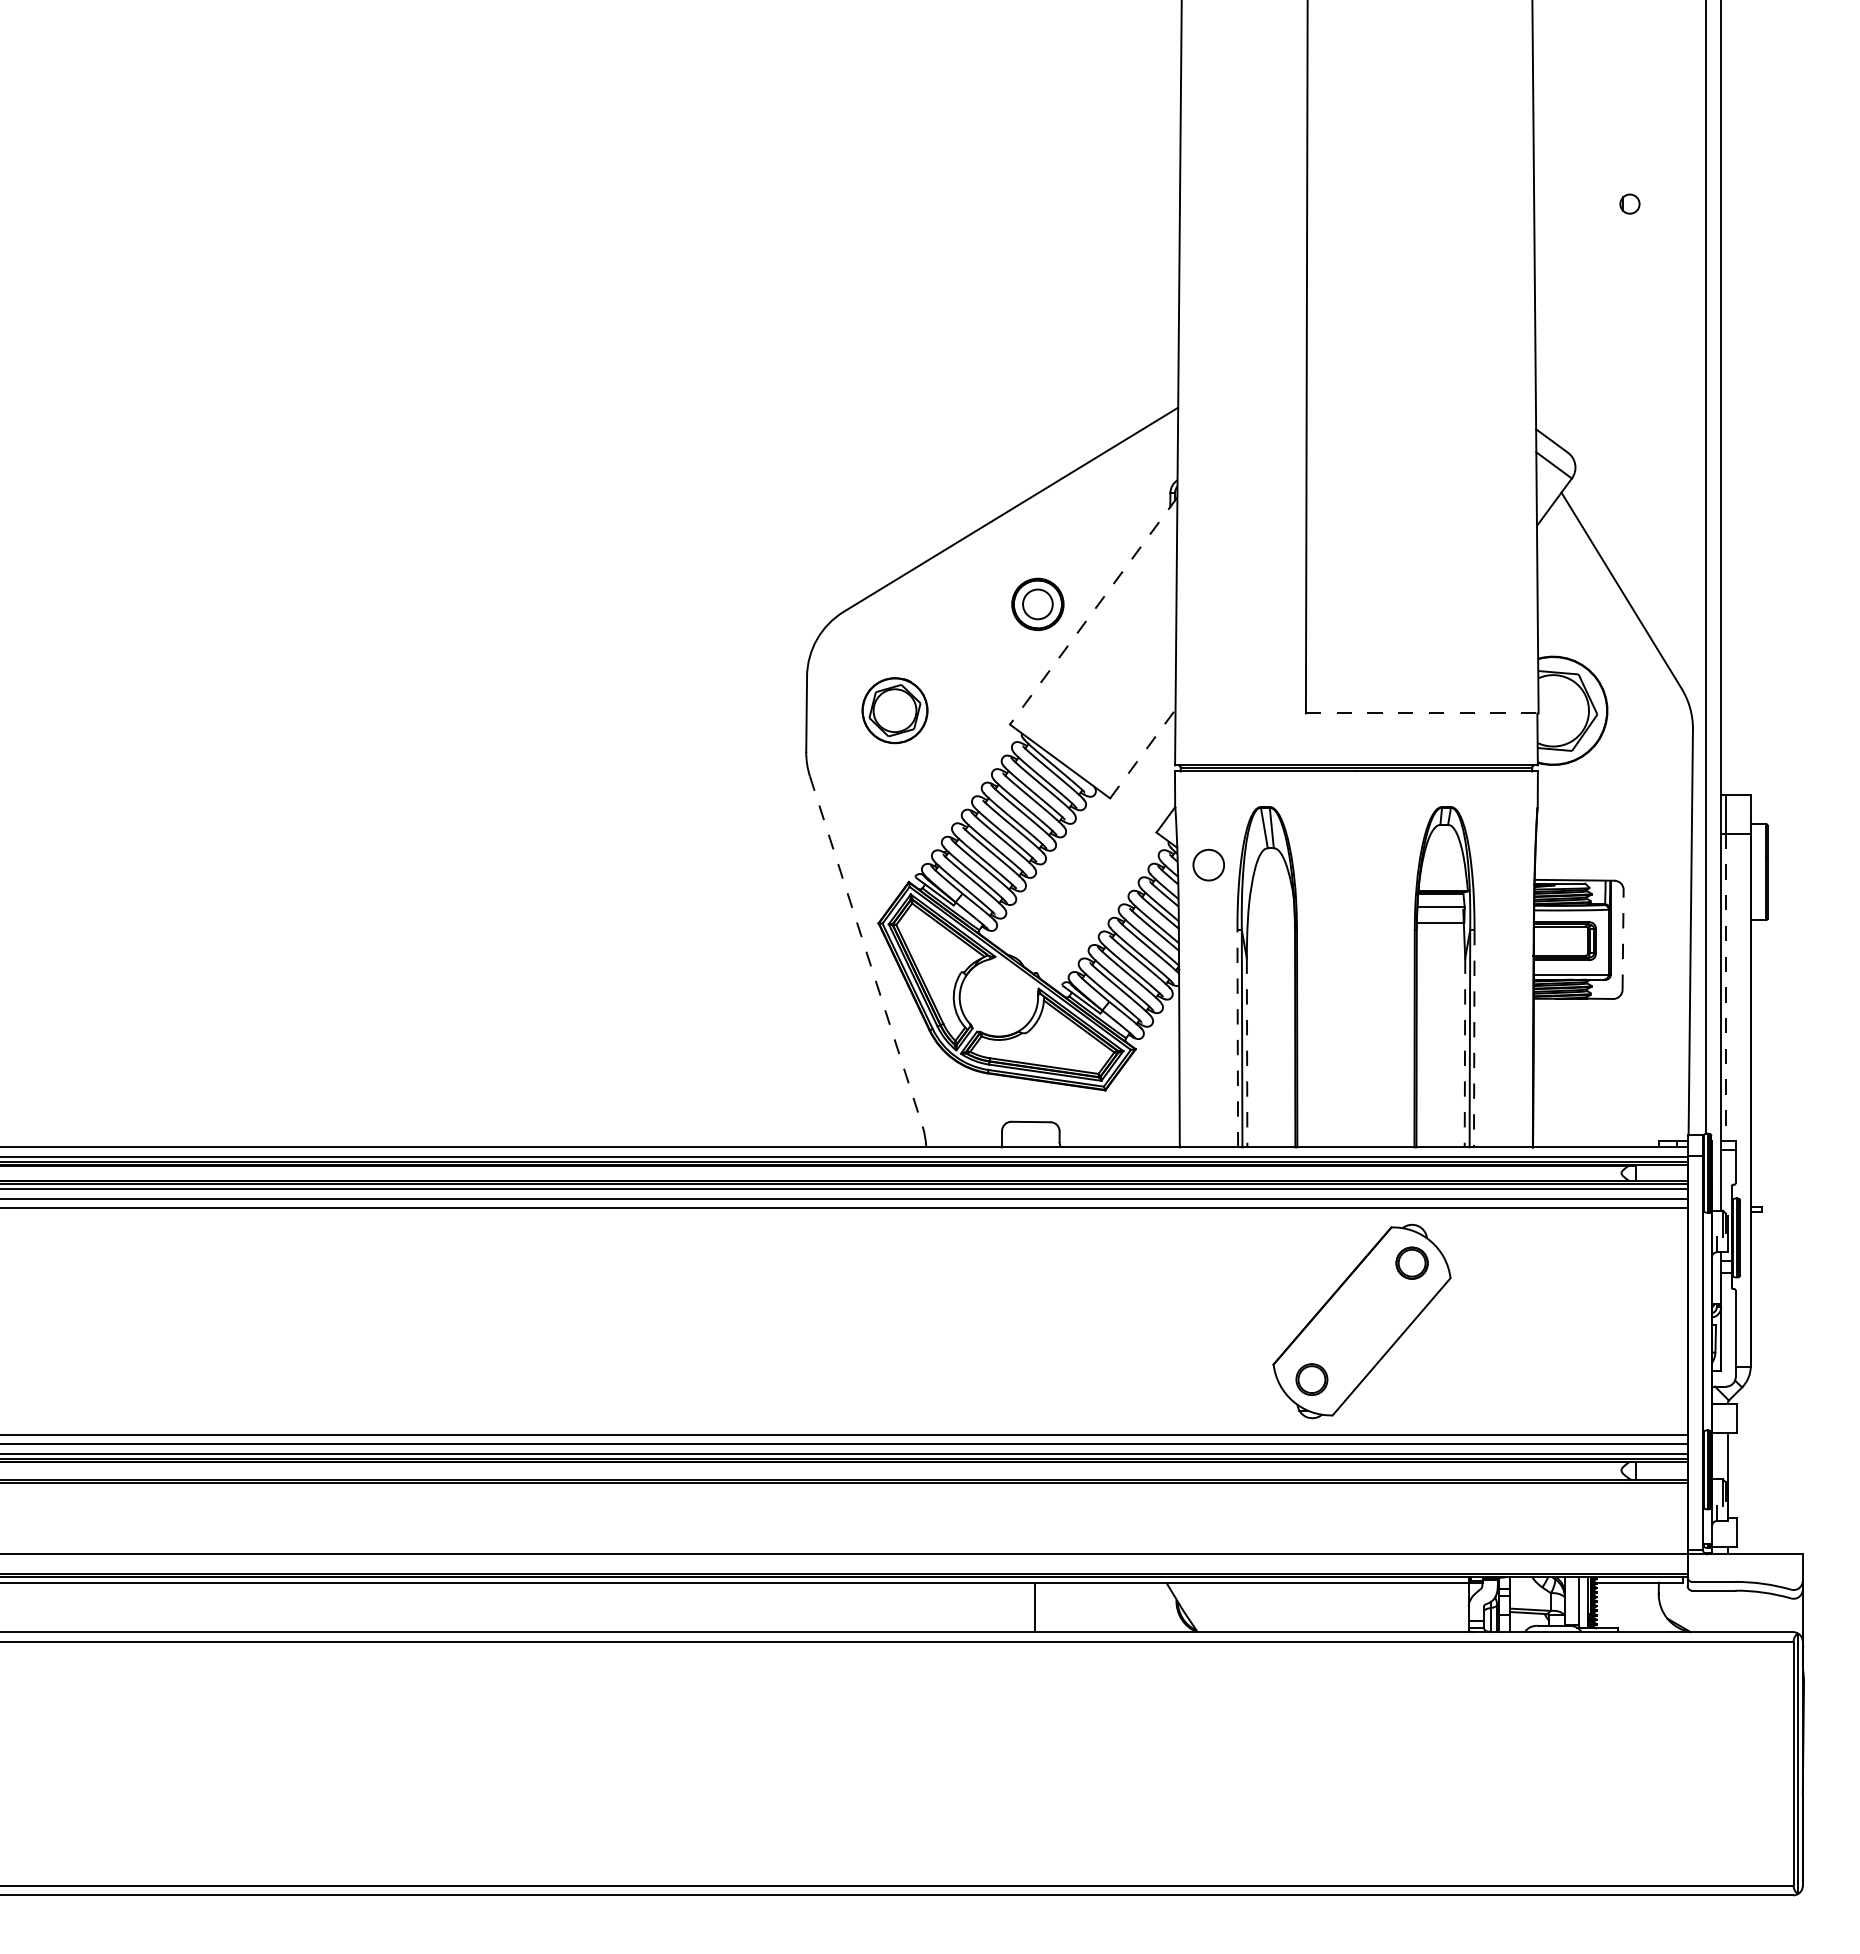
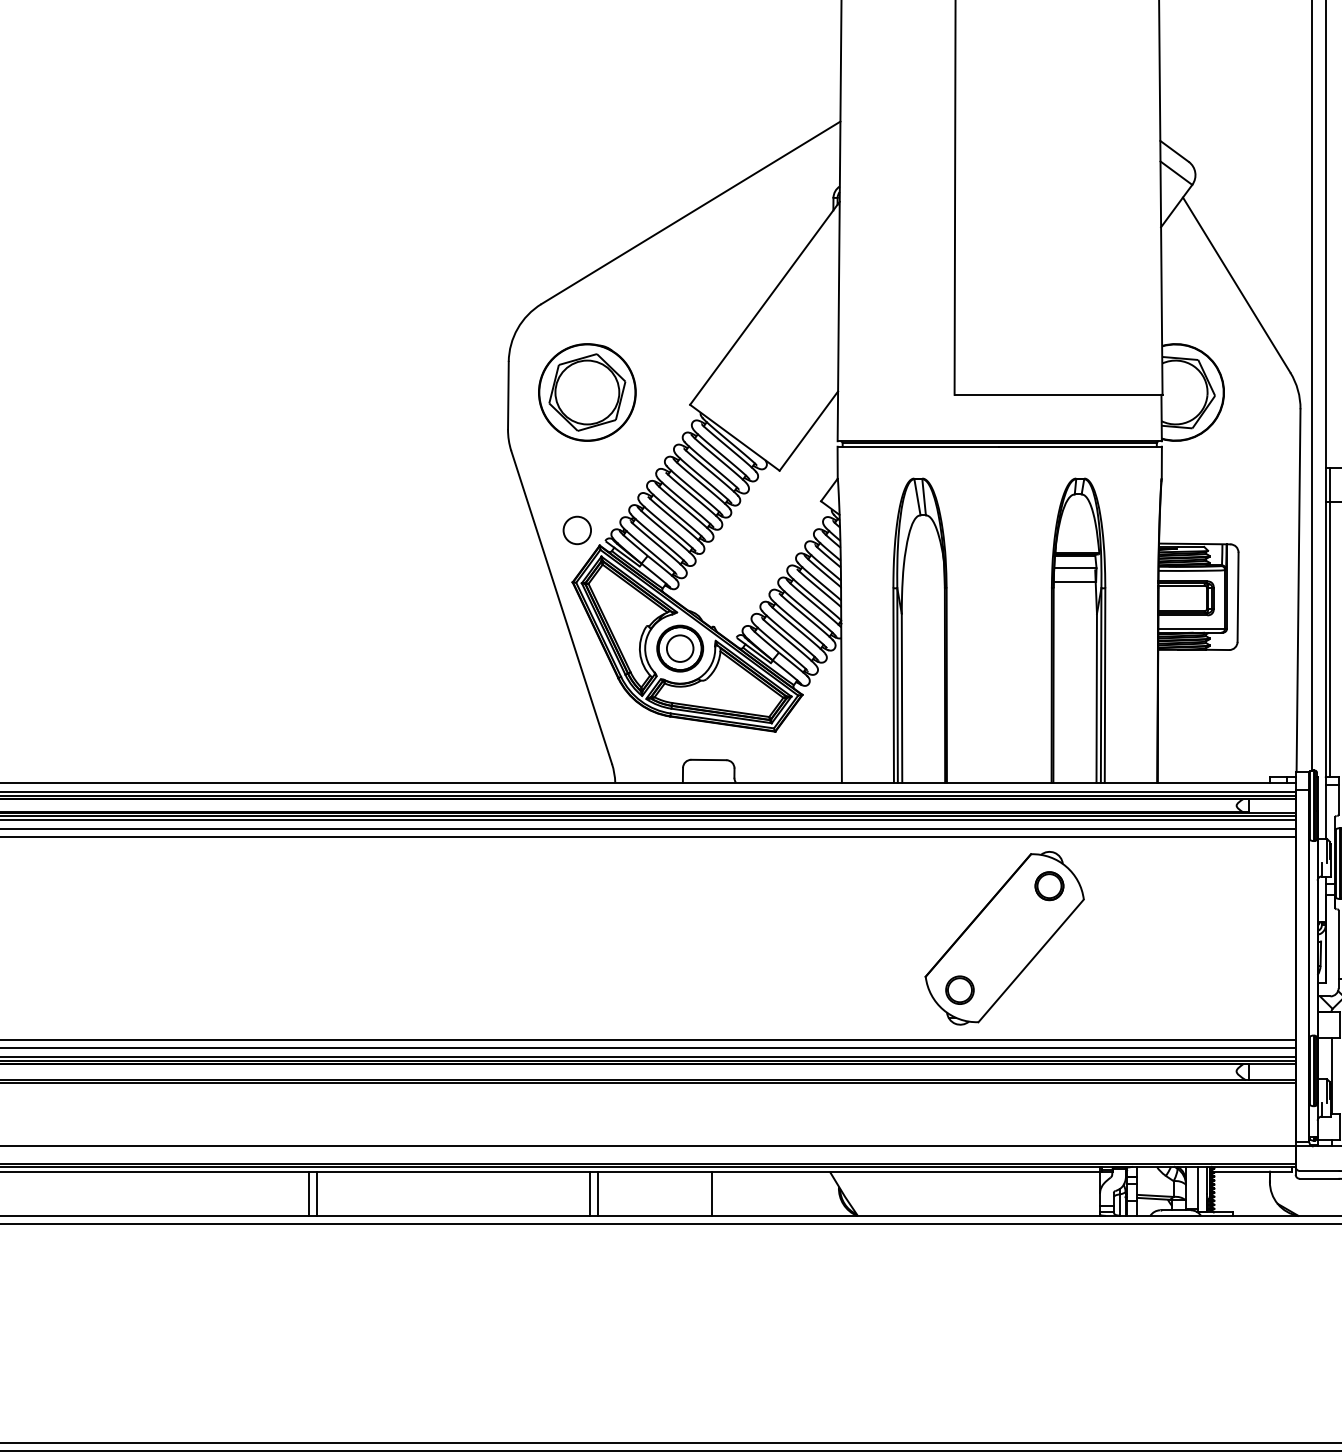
part: (1037, 603) -> (679, 647), moved
line: (1093, 611) -> (764, 303), dashed -> solid
part: (894, 710) -> (586, 392), size x1.67
line: (1422, 713) -> (1058, 394), dashed -> solid
line: (1143, 753) -> (809, 430), dashed -> solid
circle: (1208, 864) -> (577, 529), moved
line: (1623, 939) -> (1238, 596), dashed -> solid
line: (866, 951) -> (561, 607), dashed -> solid
line: (1725, 987) -> (1329, 639), dashed -> solid
line: (1237, 1038) -> (893, 685), dashed -> solid
line: (1474, 1038) -> (1105, 685), dashed -> solid
line: (1247, 1053) -> (902, 698), dashed -> solid
line: (1464, 1053) -> (1096, 698), dashed -> solid
line: (583, 1607) -> (308, 1193), added
line: (592, 1607) -> (317, 1193), added
line: (898, 1607) -> (590, 1193), added
line: (907, 1607) -> (598, 1193), added

